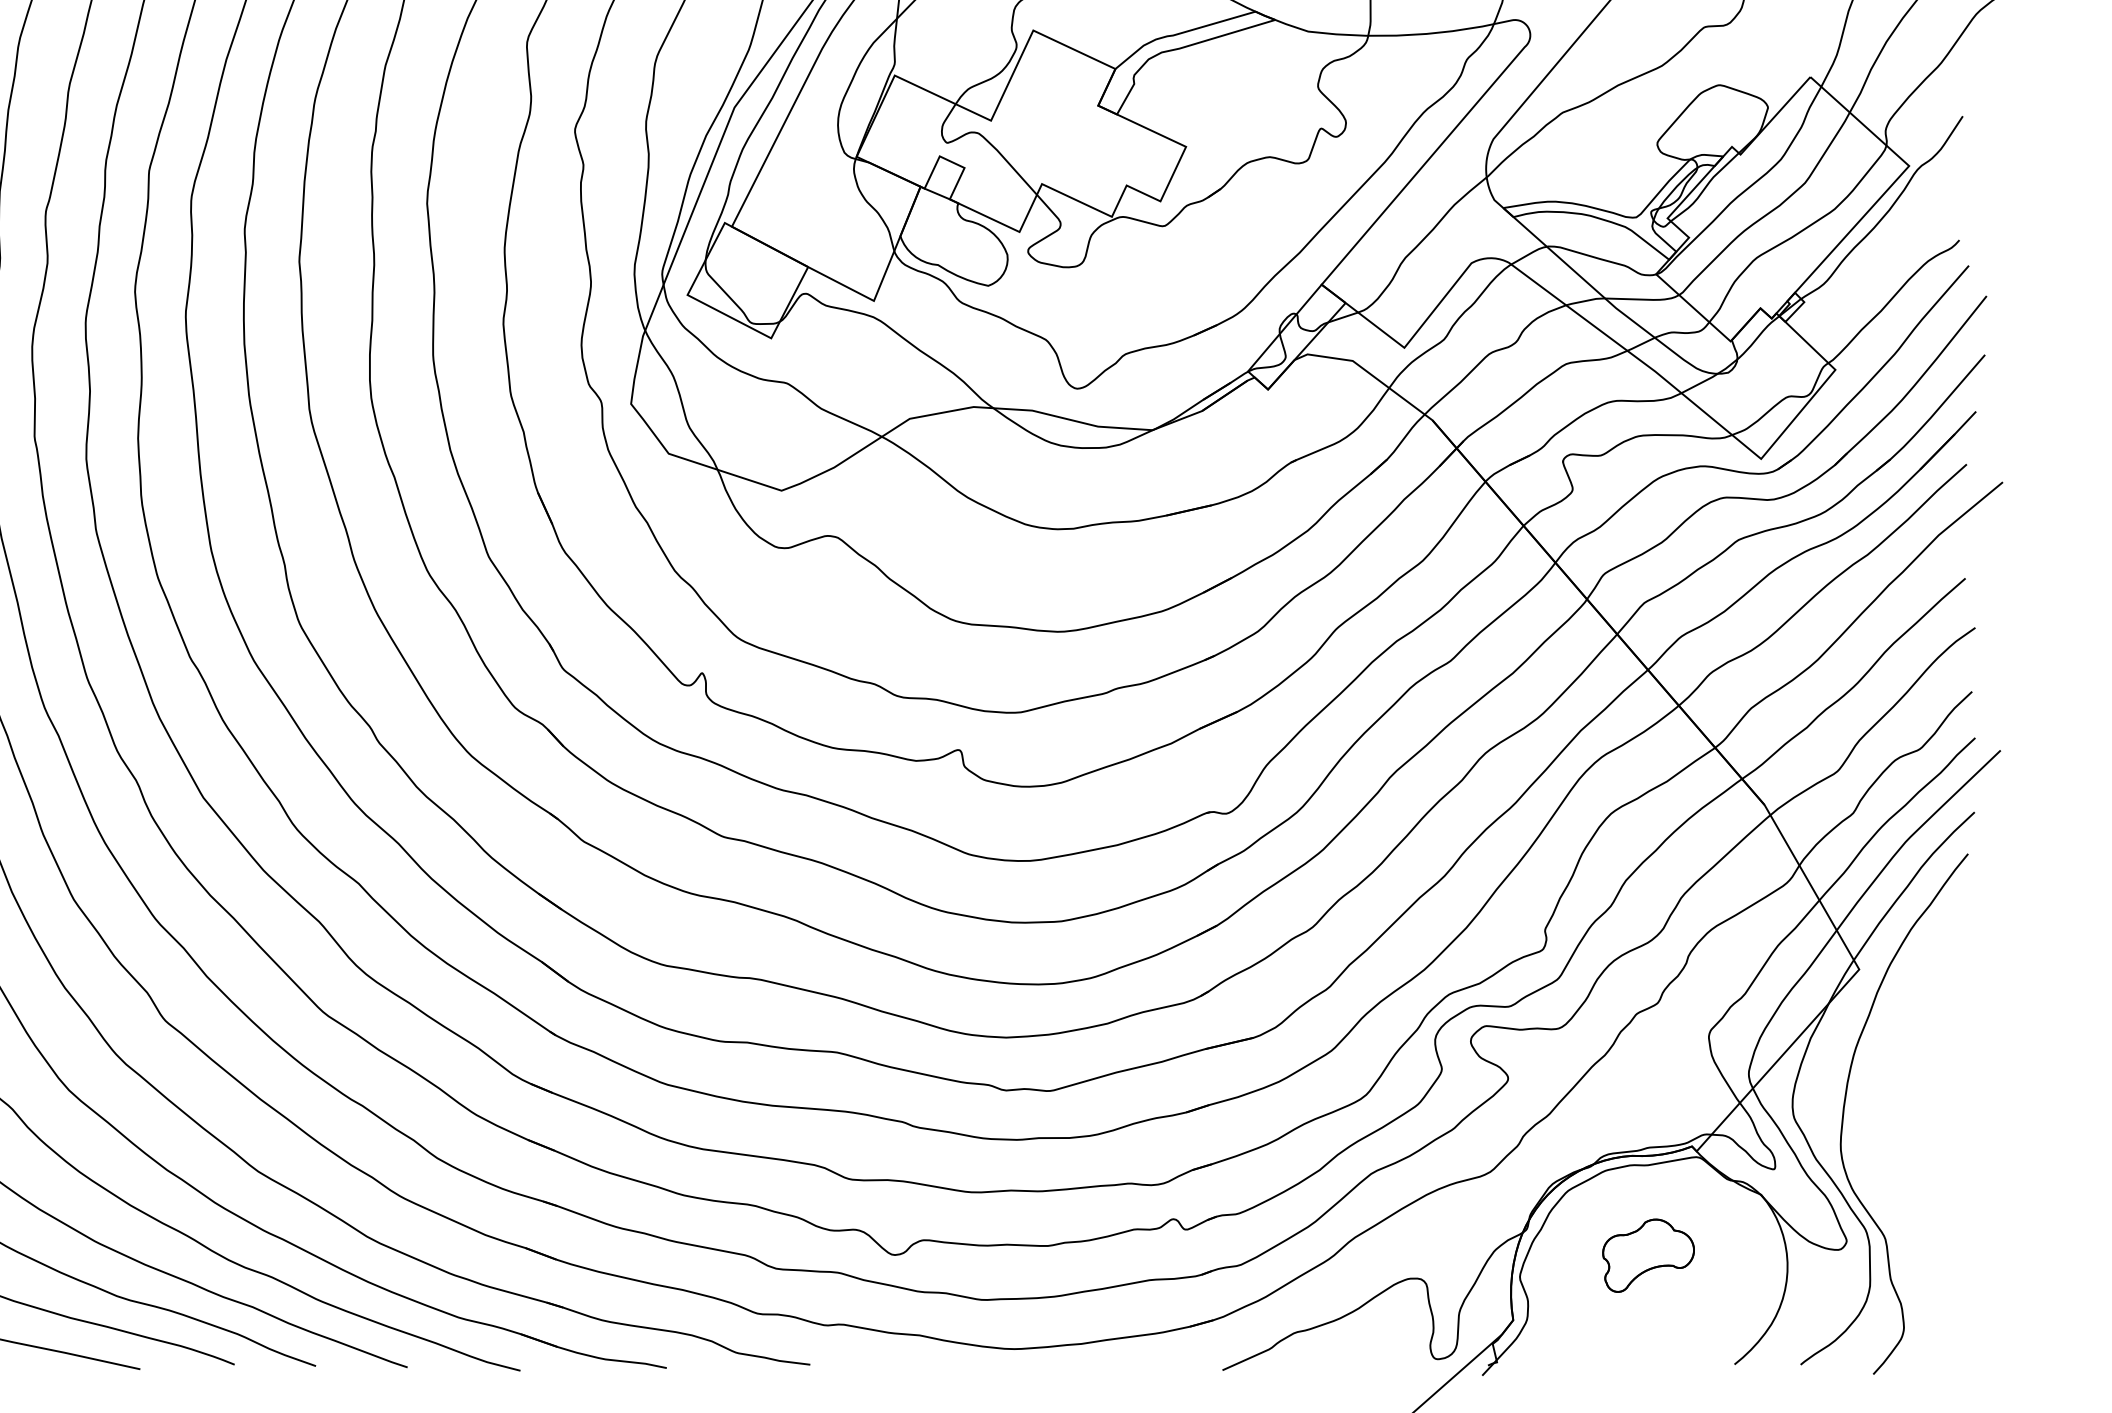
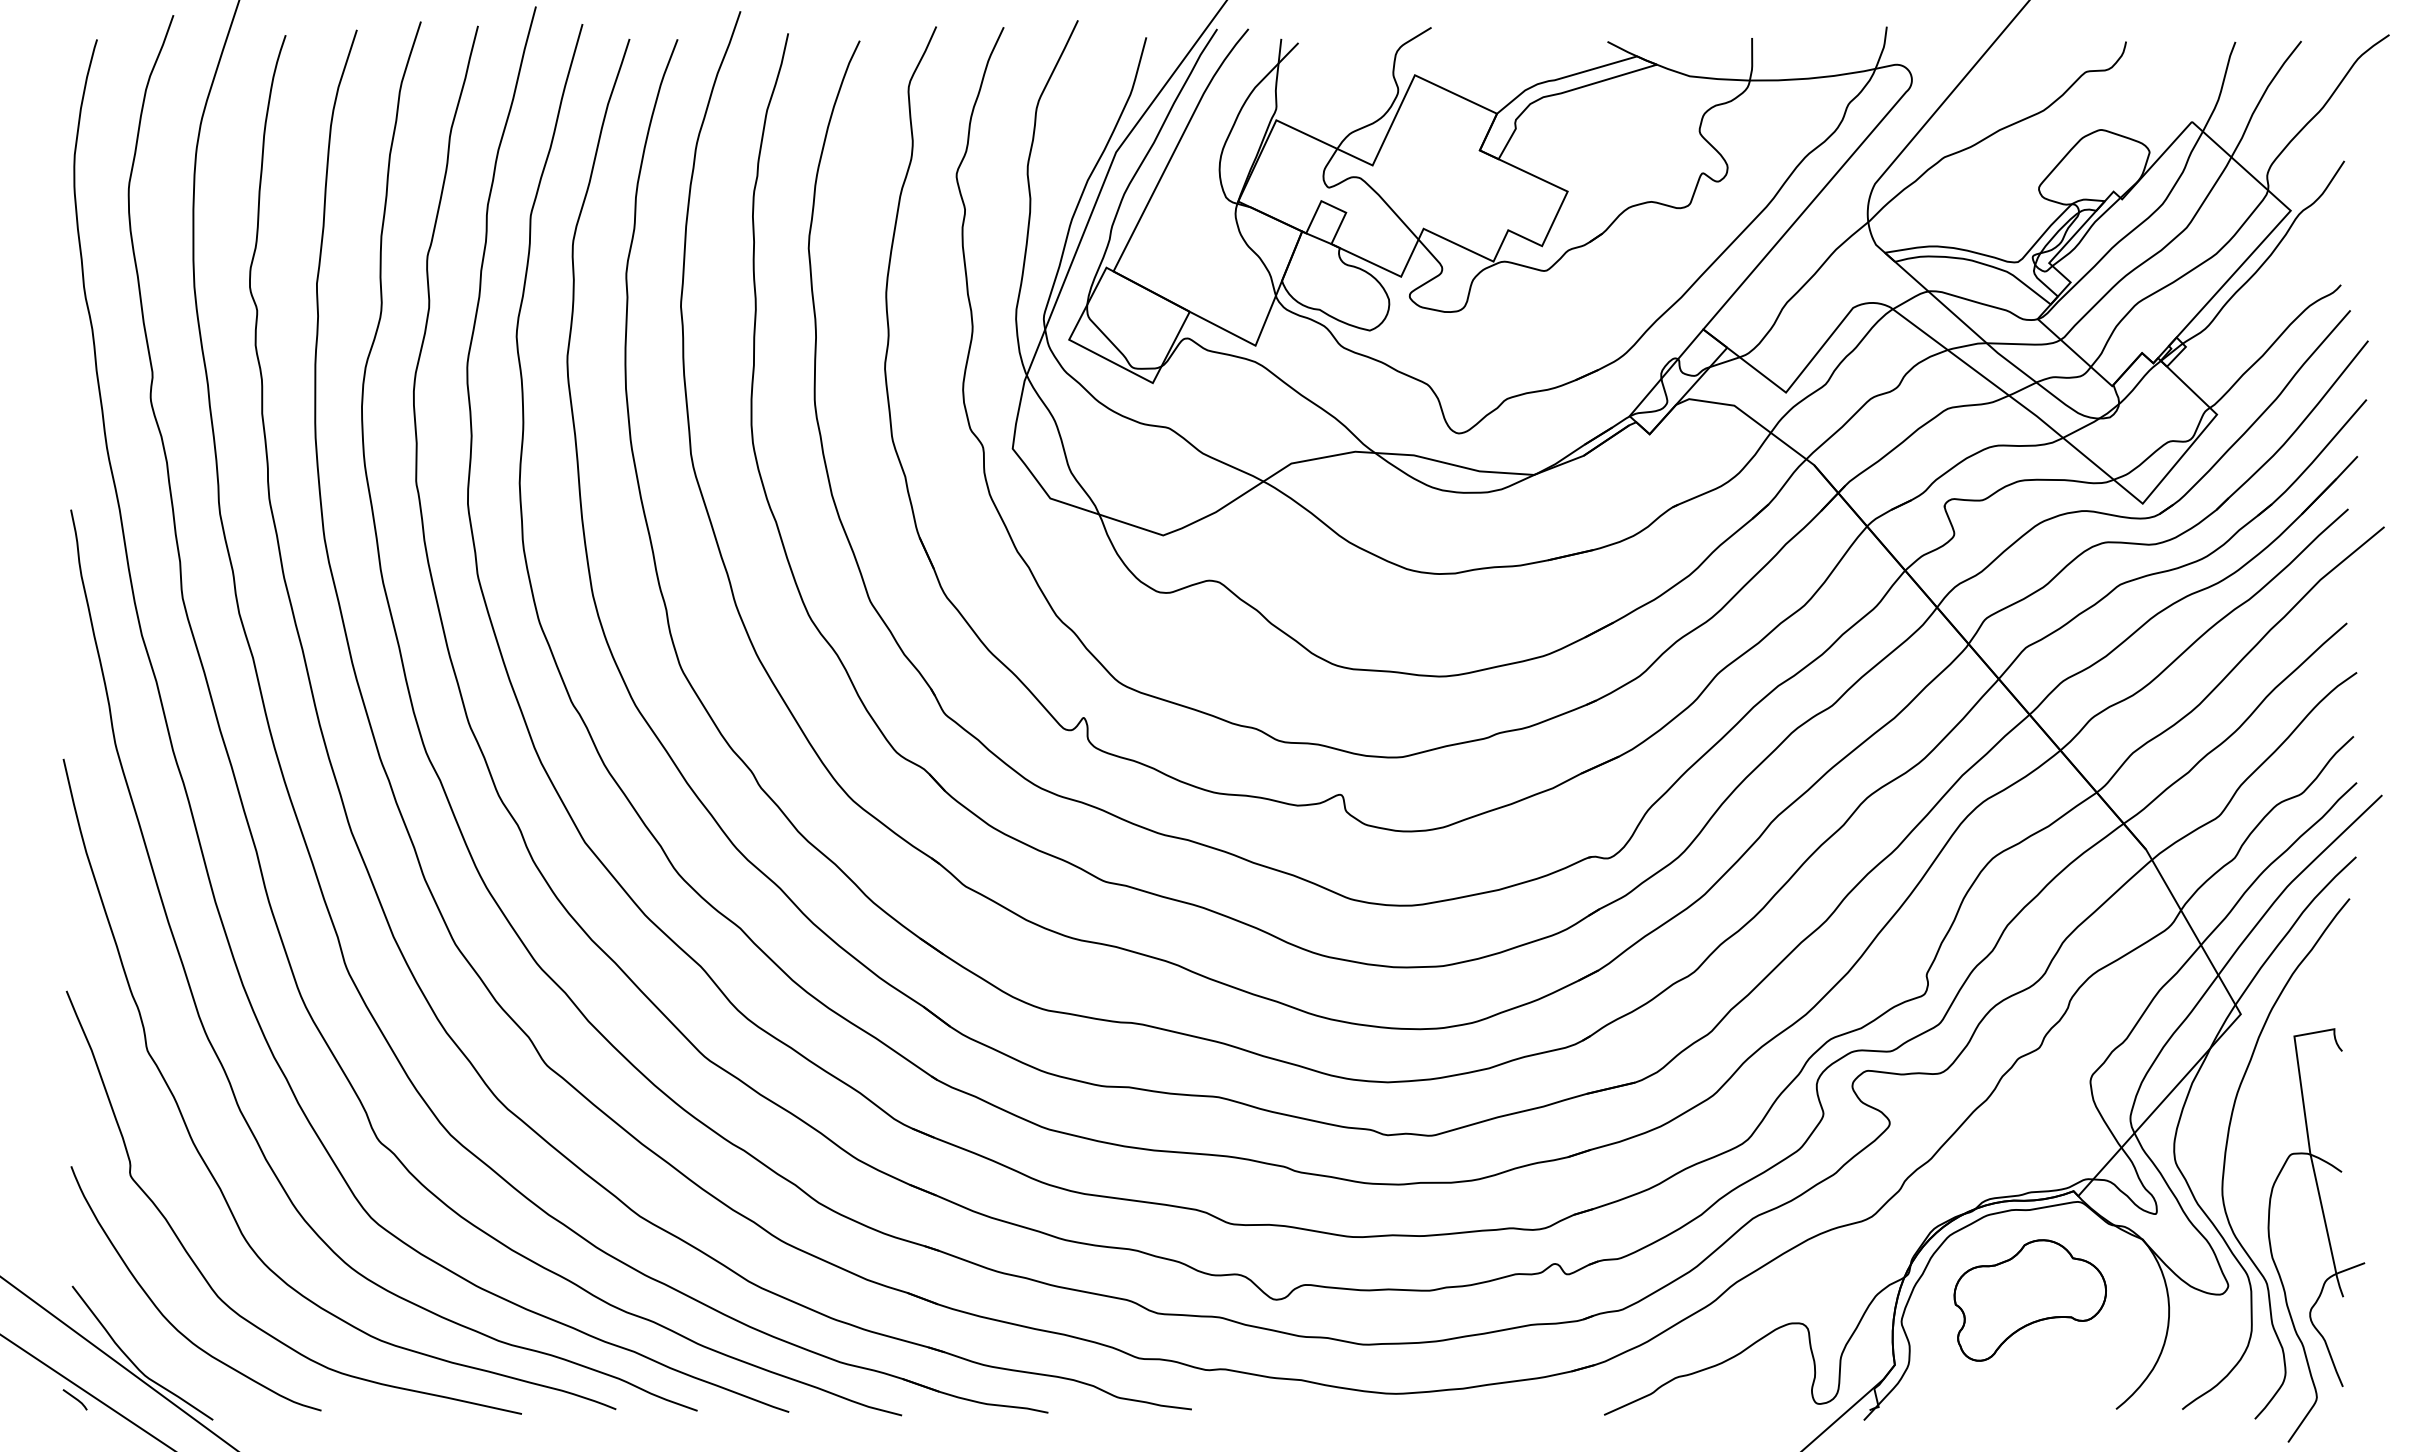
part: (1944, 1188) -> (2326, 1233), added
part: (1647, 1255) -> (2029, 1300), size x1.67

